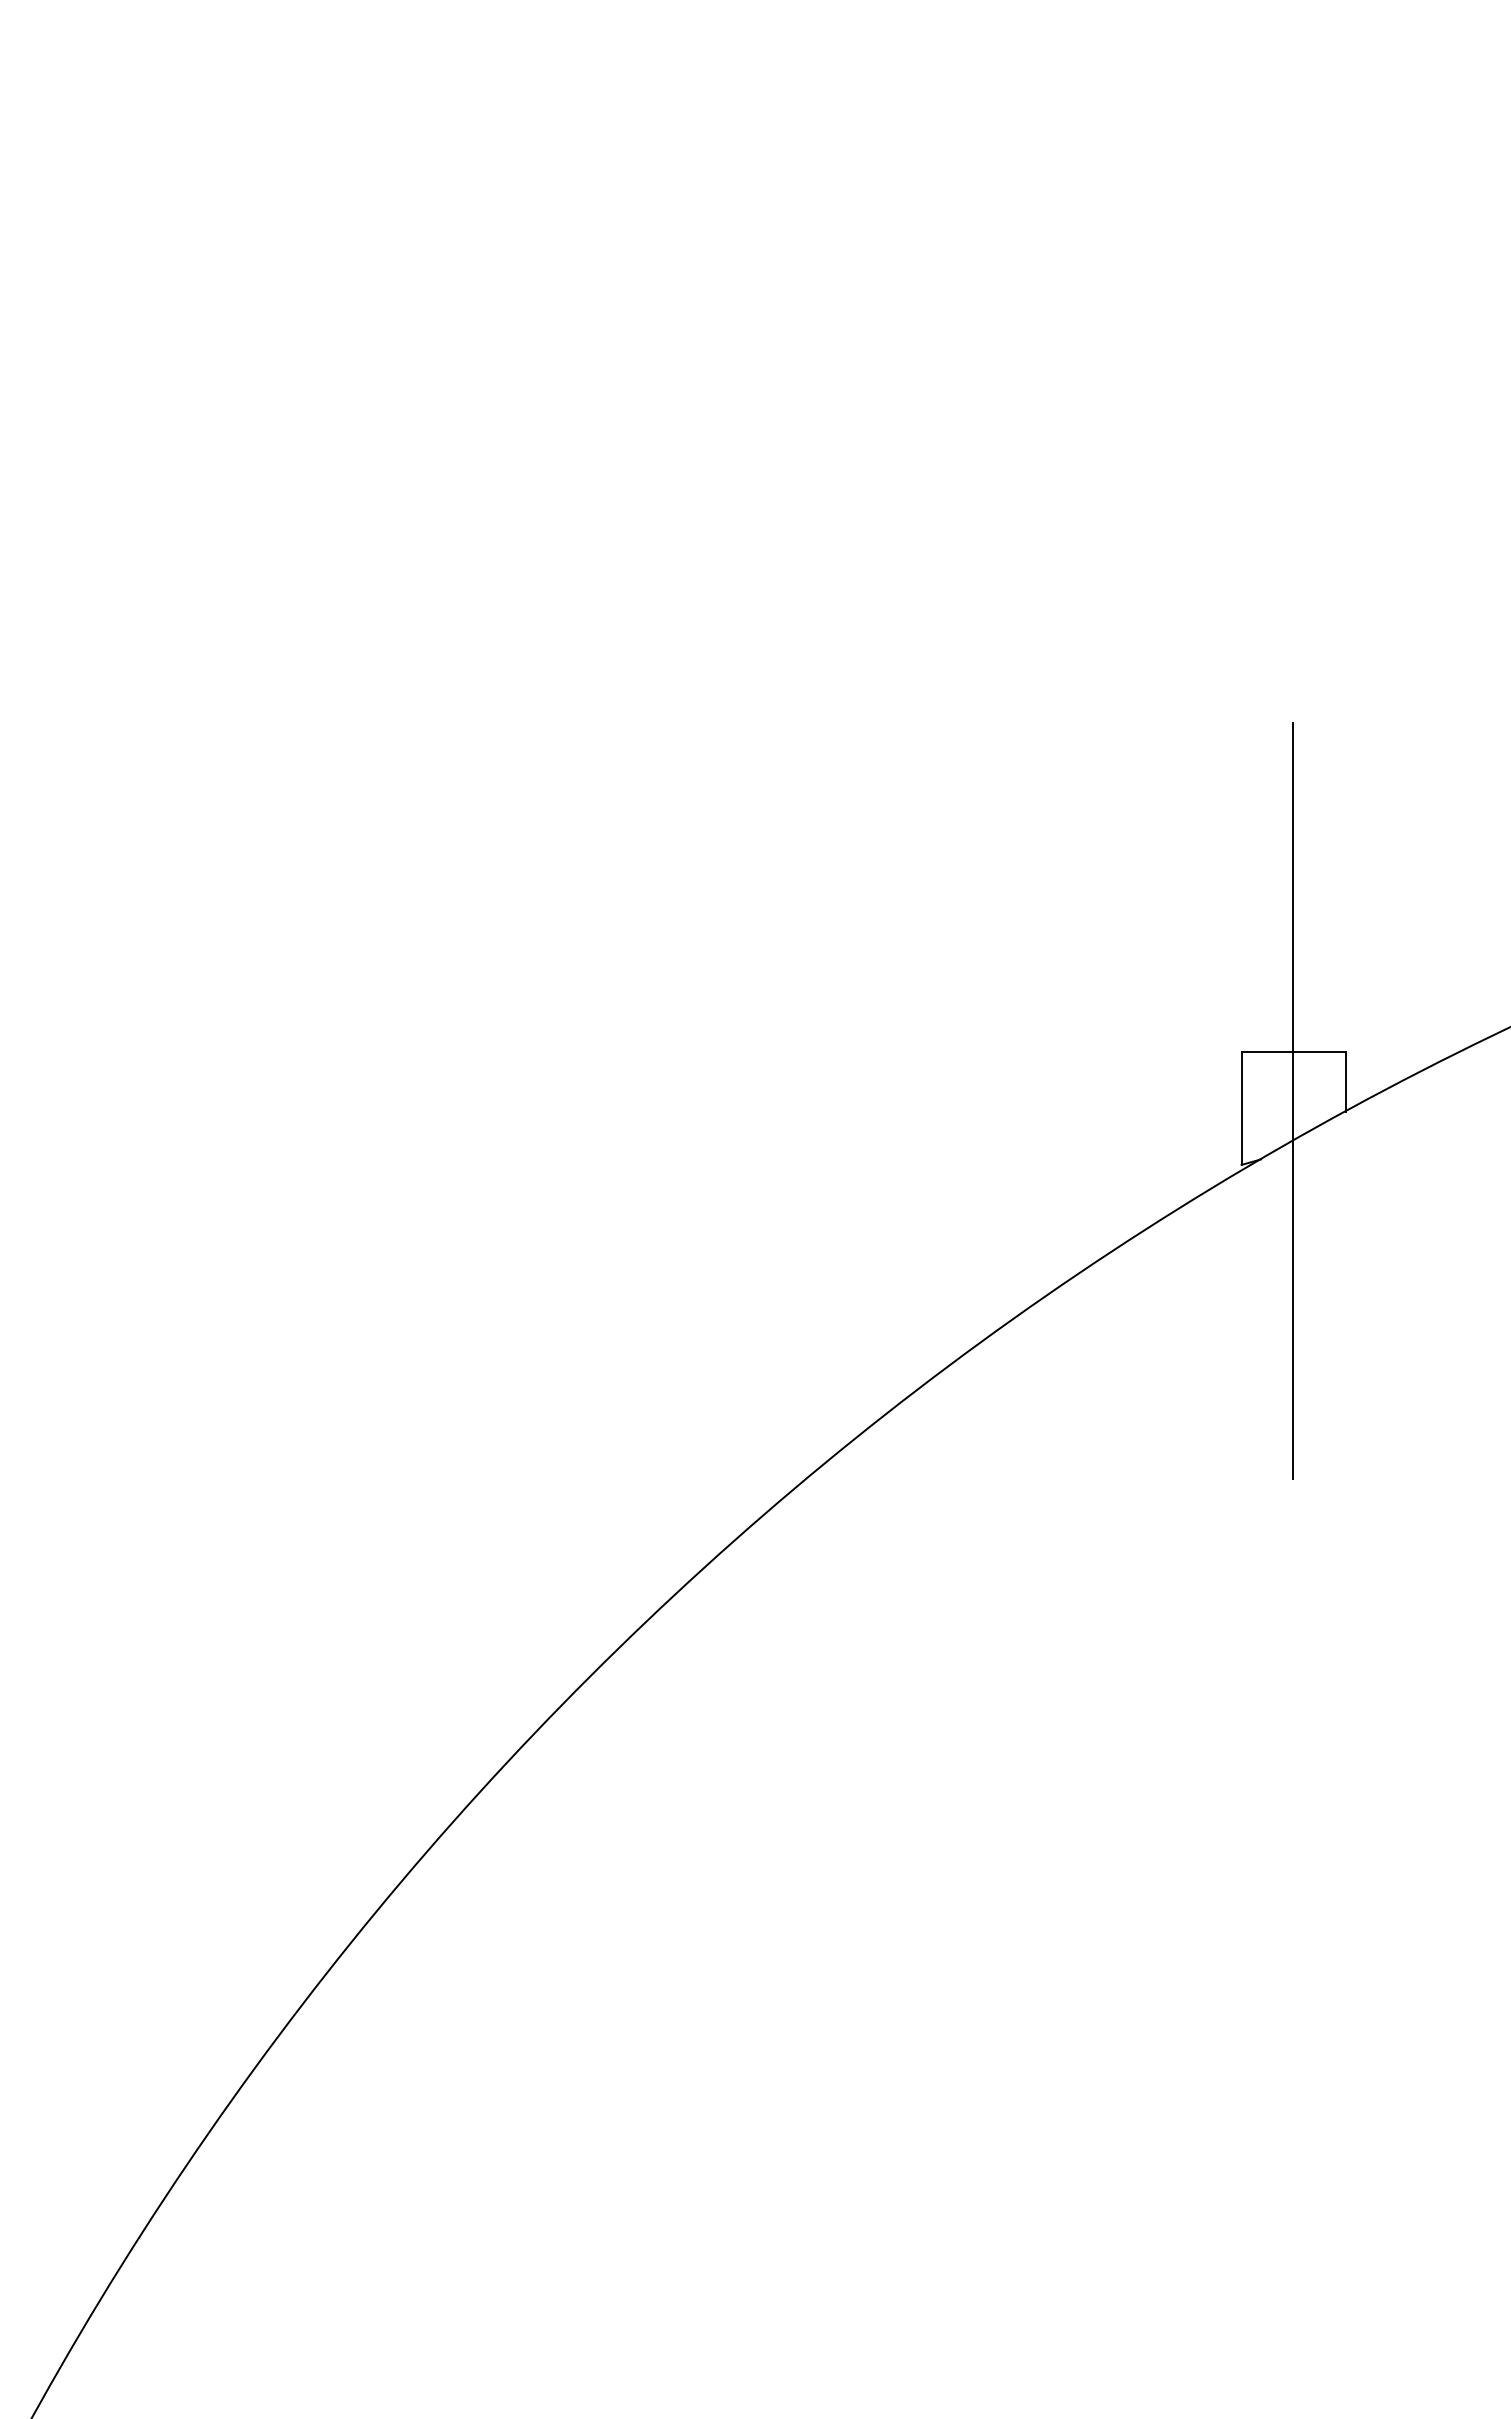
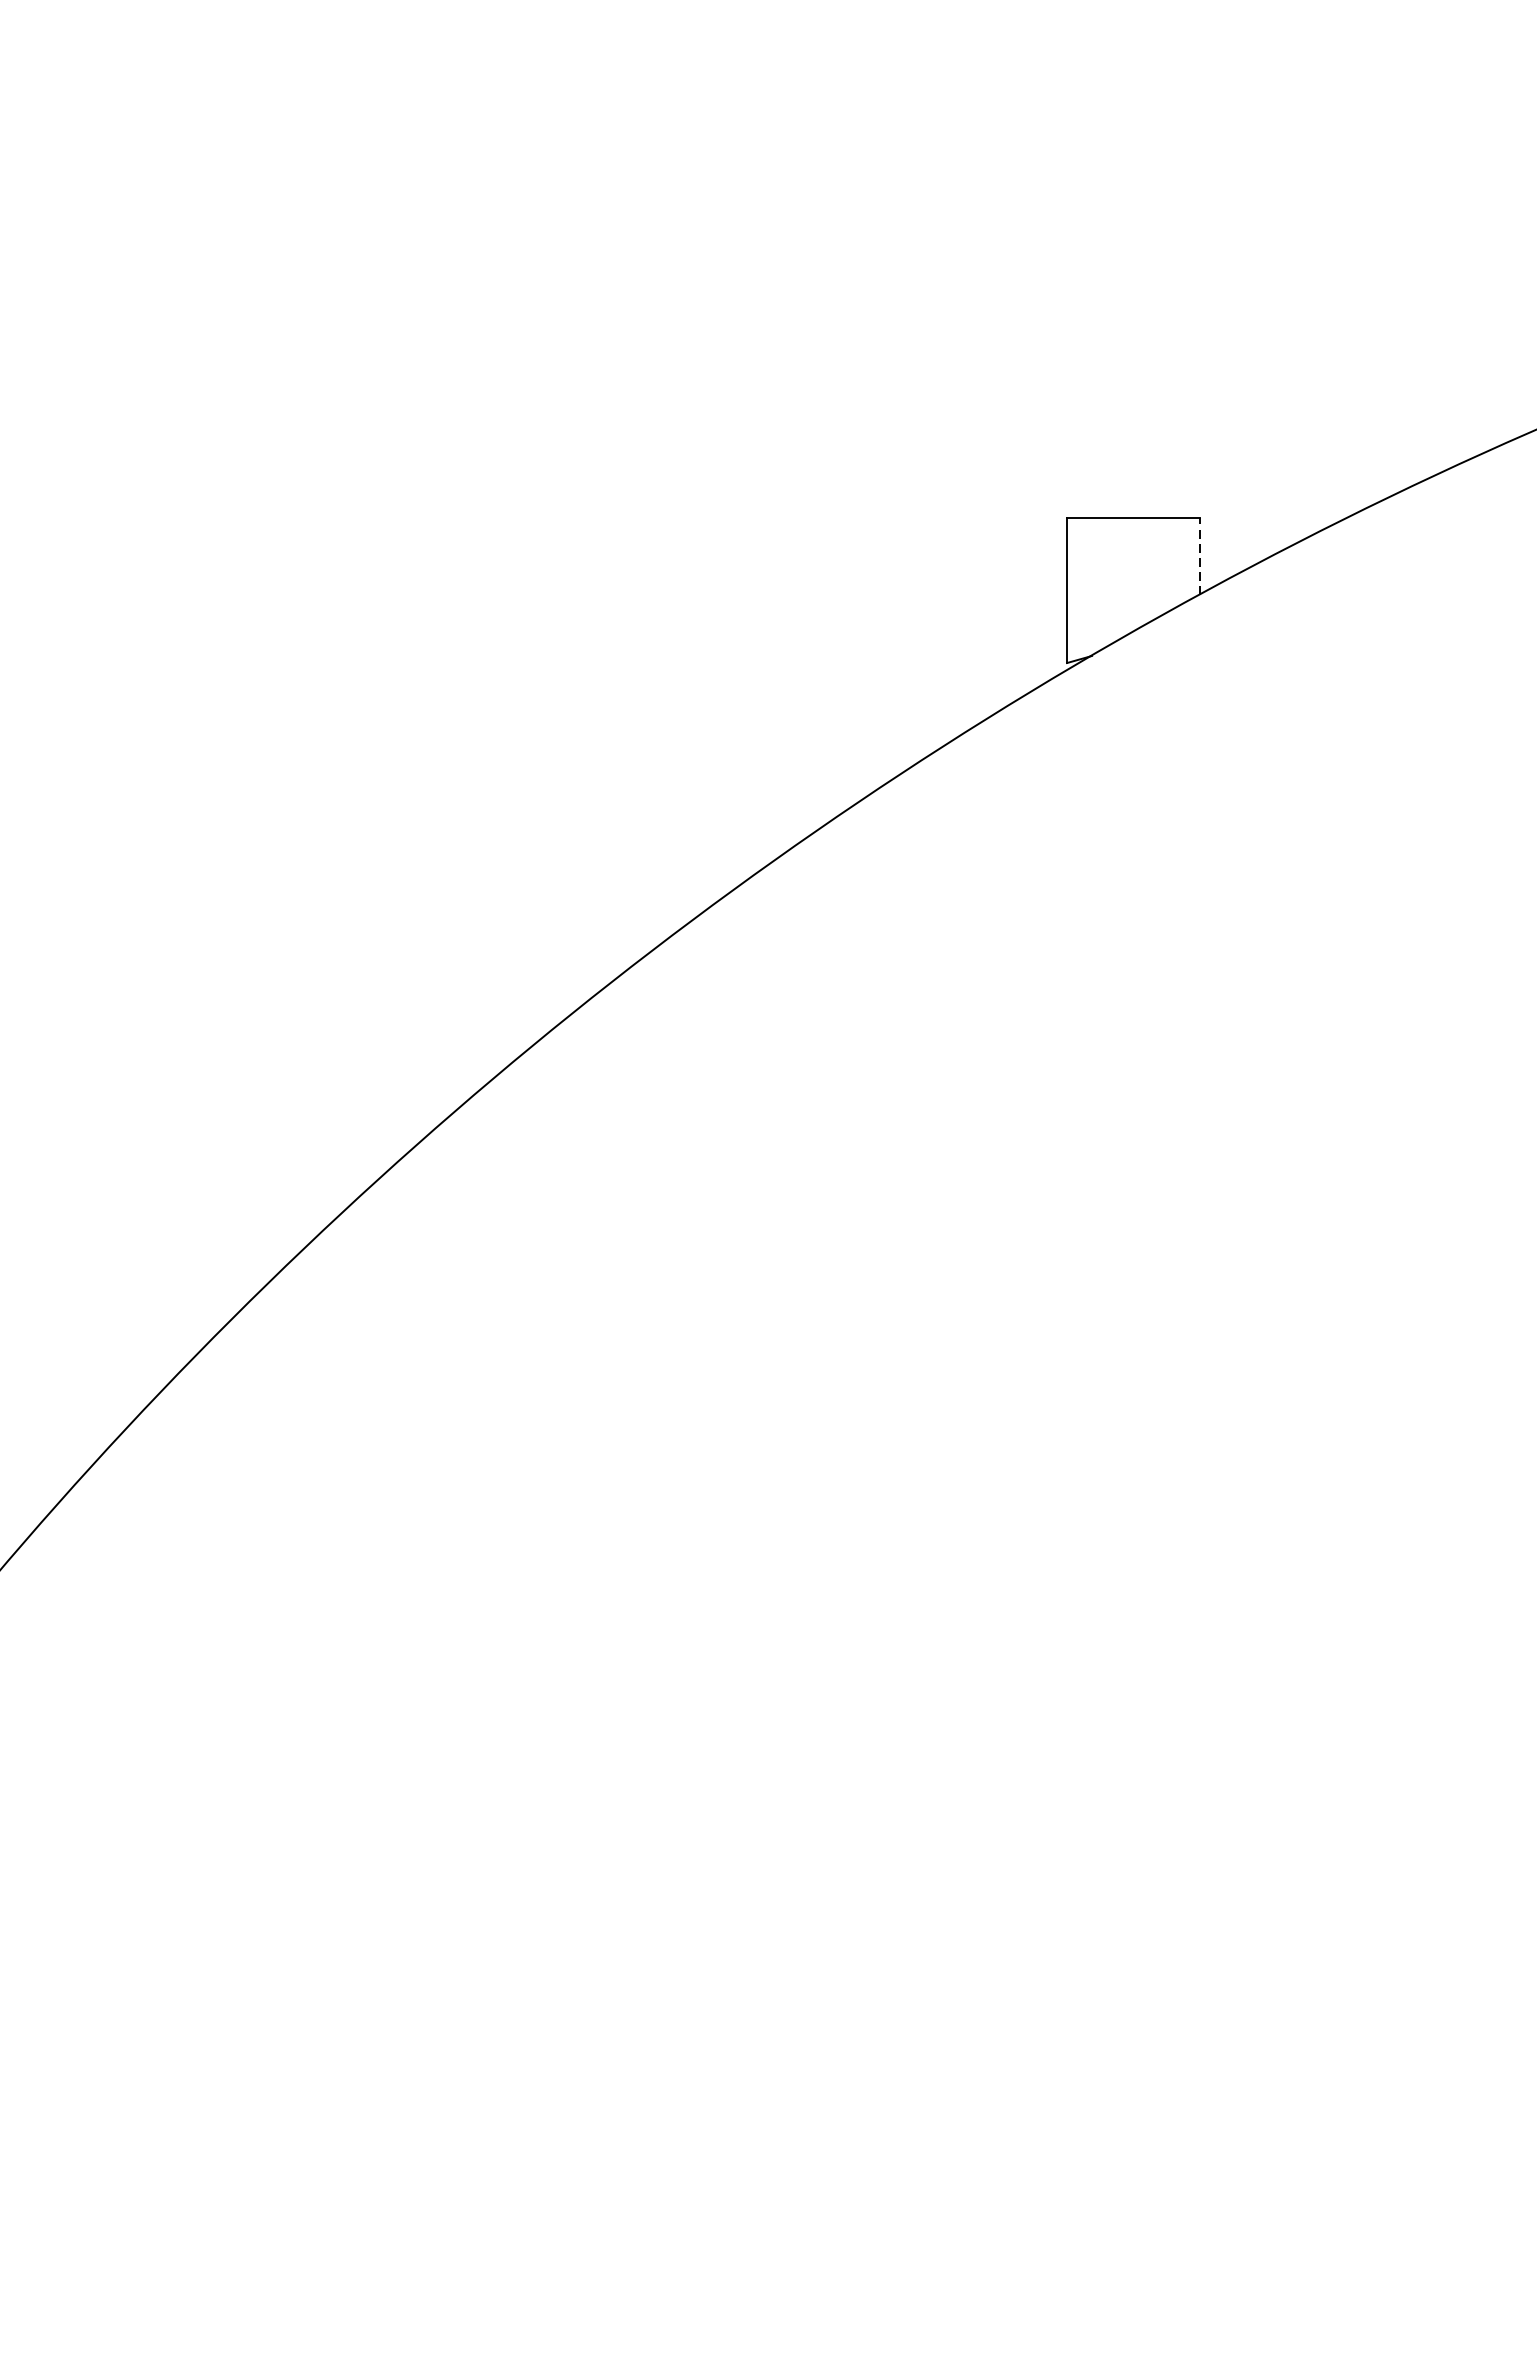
line: (1345, 1081) -> (1200, 556), solid -> dashed
line: (1293, 1100) -> (1133, 580), removed

